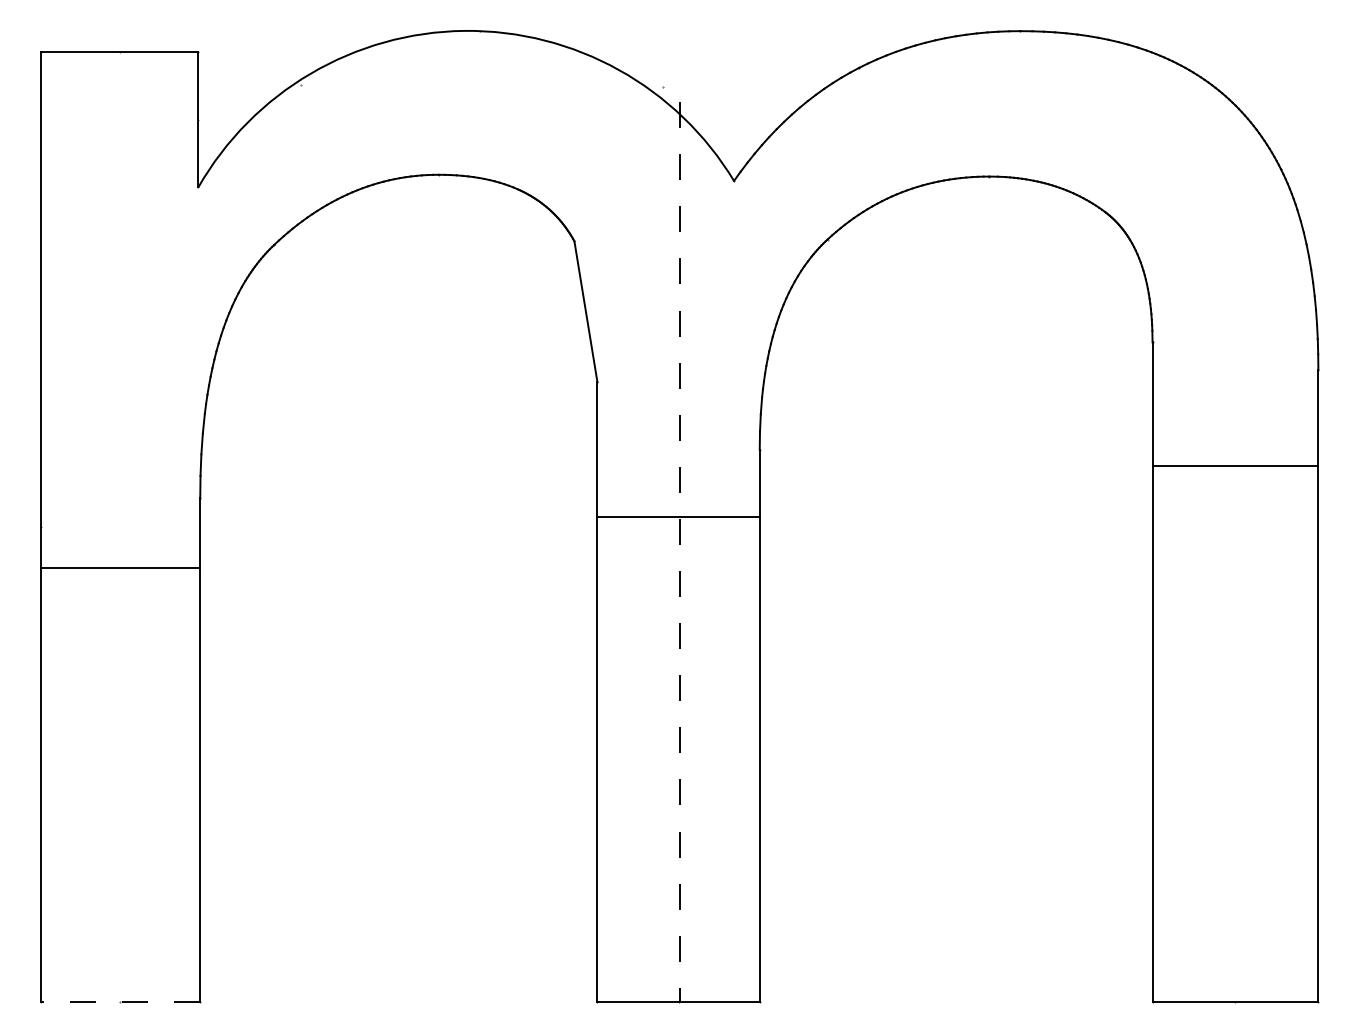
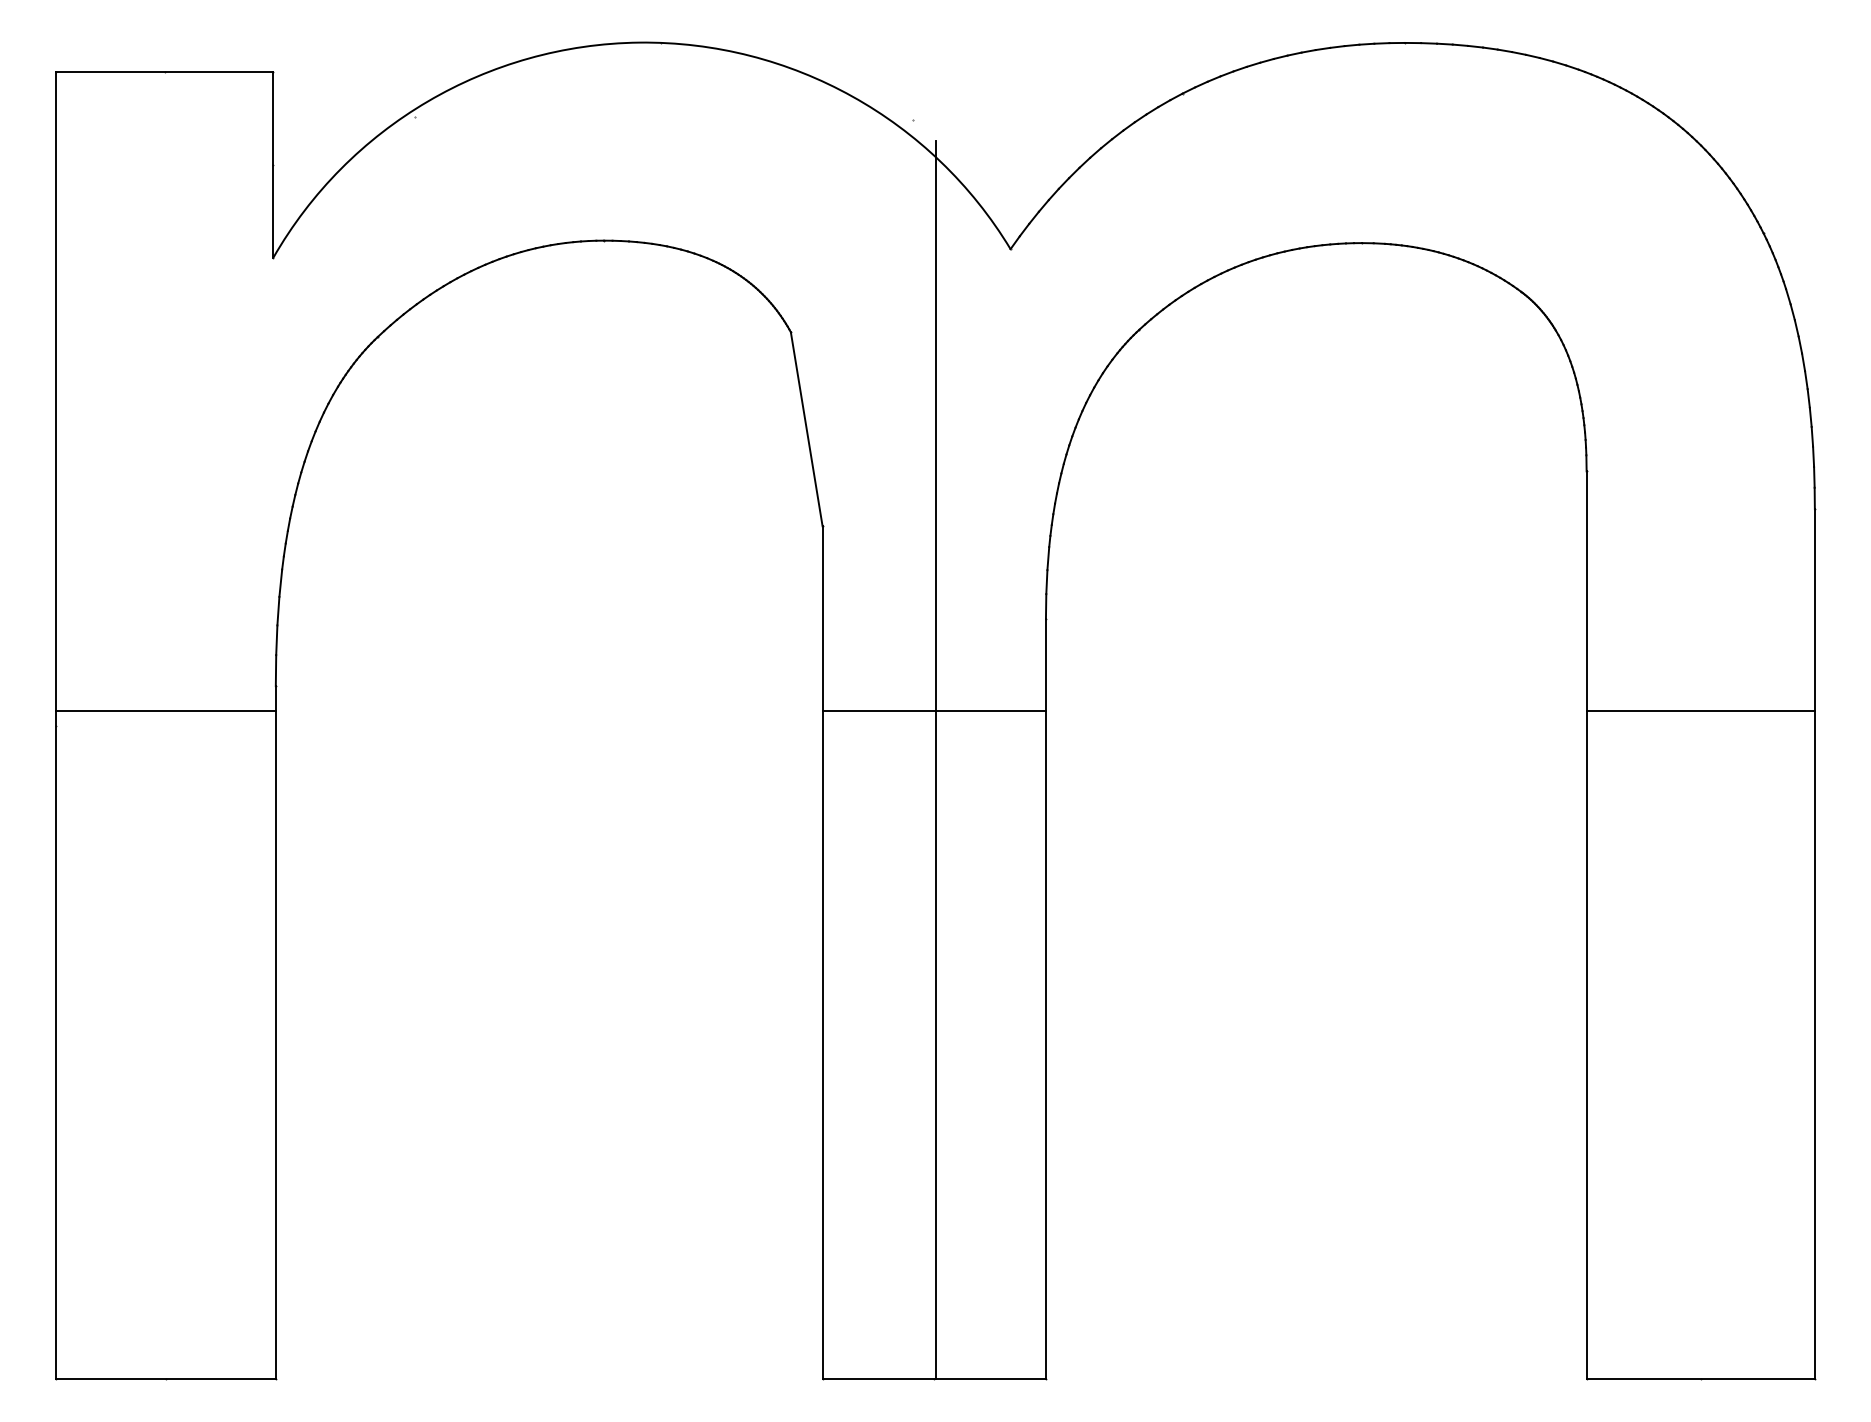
line: (1235, 466) -> (1700, 711), moved
line: (679, 552) -> (935, 760), dashed -> solid
line: (120, 568) -> (165, 711), moved
line: (120, 1002) -> (165, 1379), dashed -> solid

